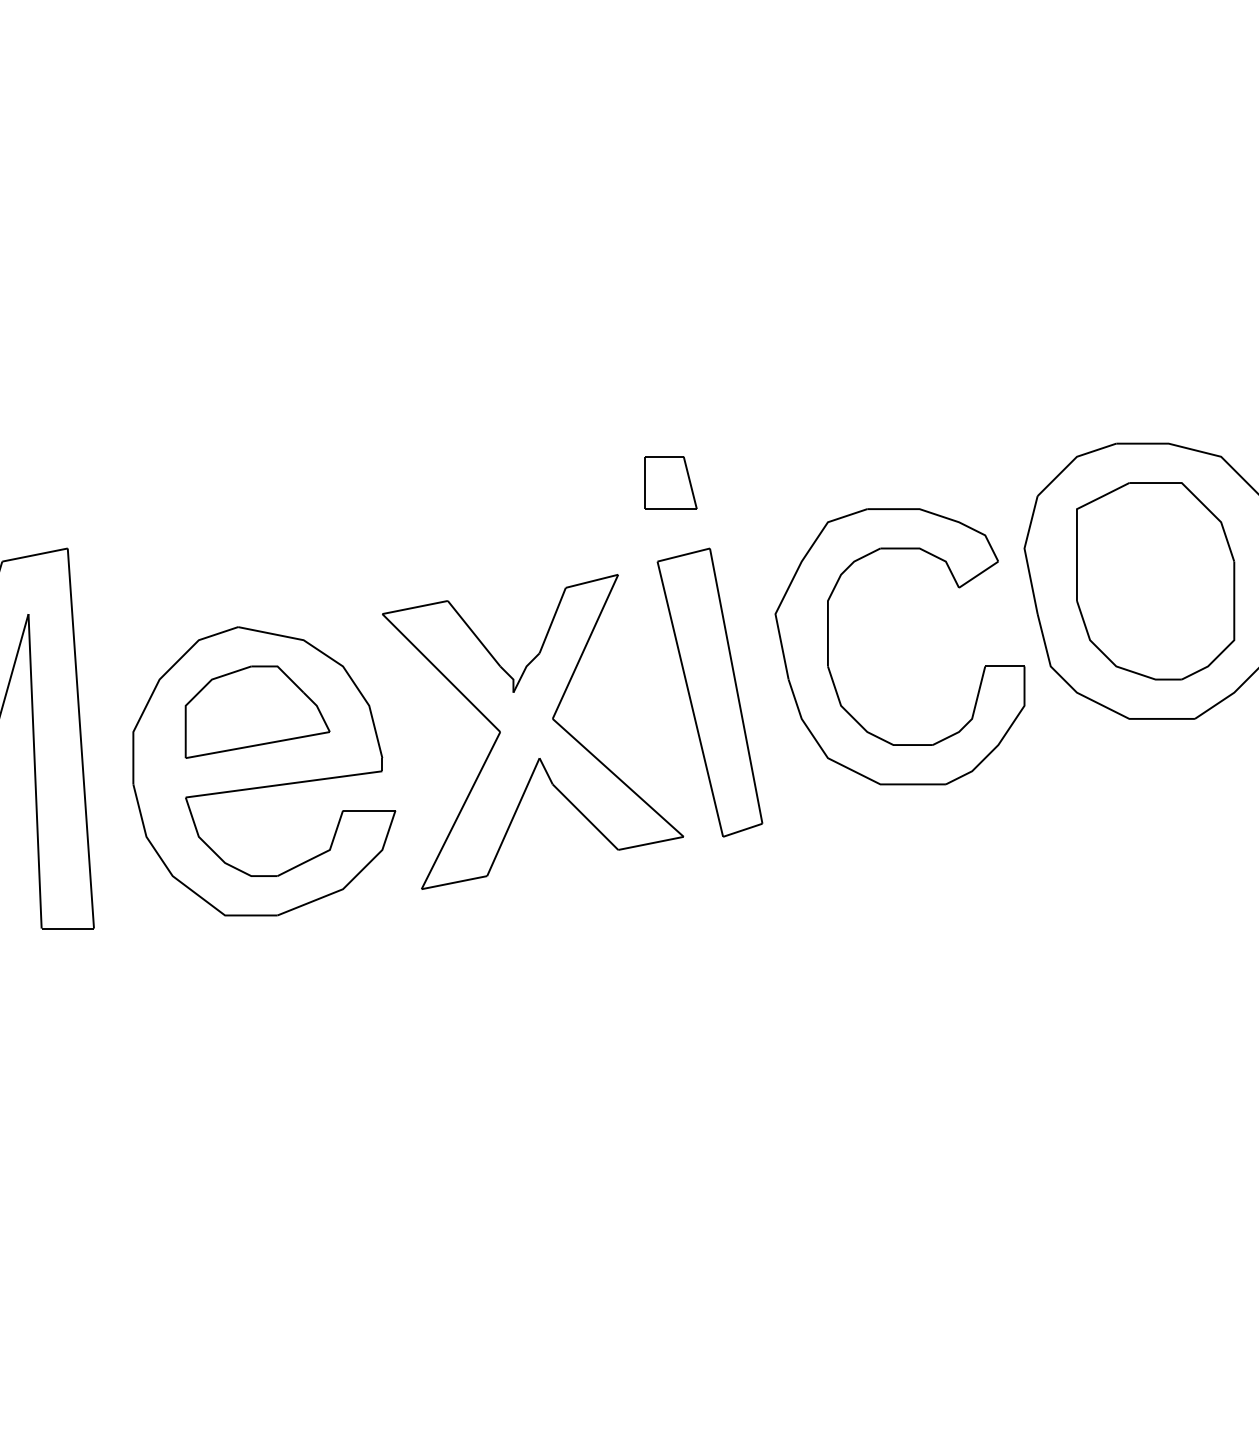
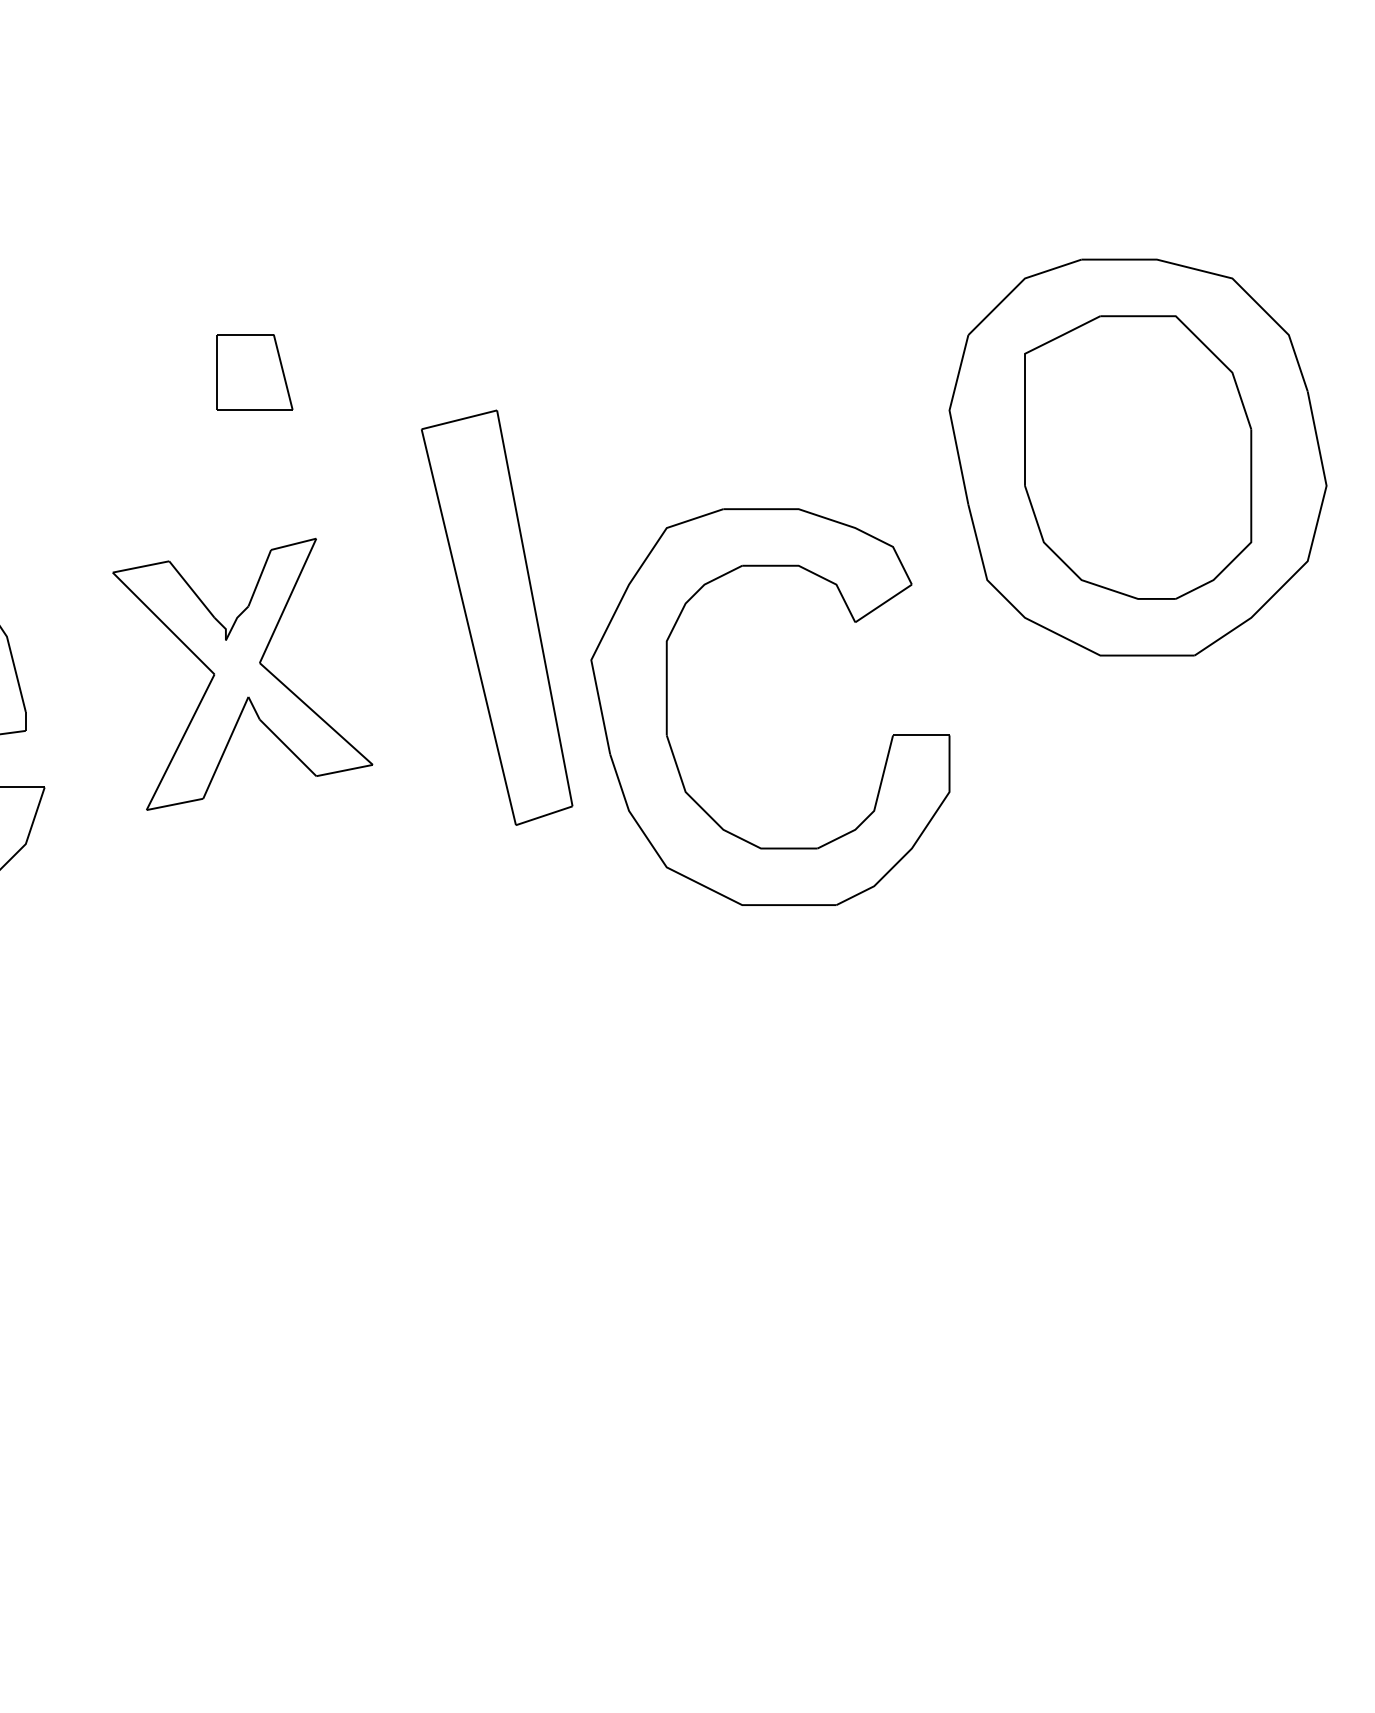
part: (670, 482) -> (254, 371), moved
part: (828, 646) -> (667, 706), moved
part: (533, 731) -> (243, 673), size x0.6

